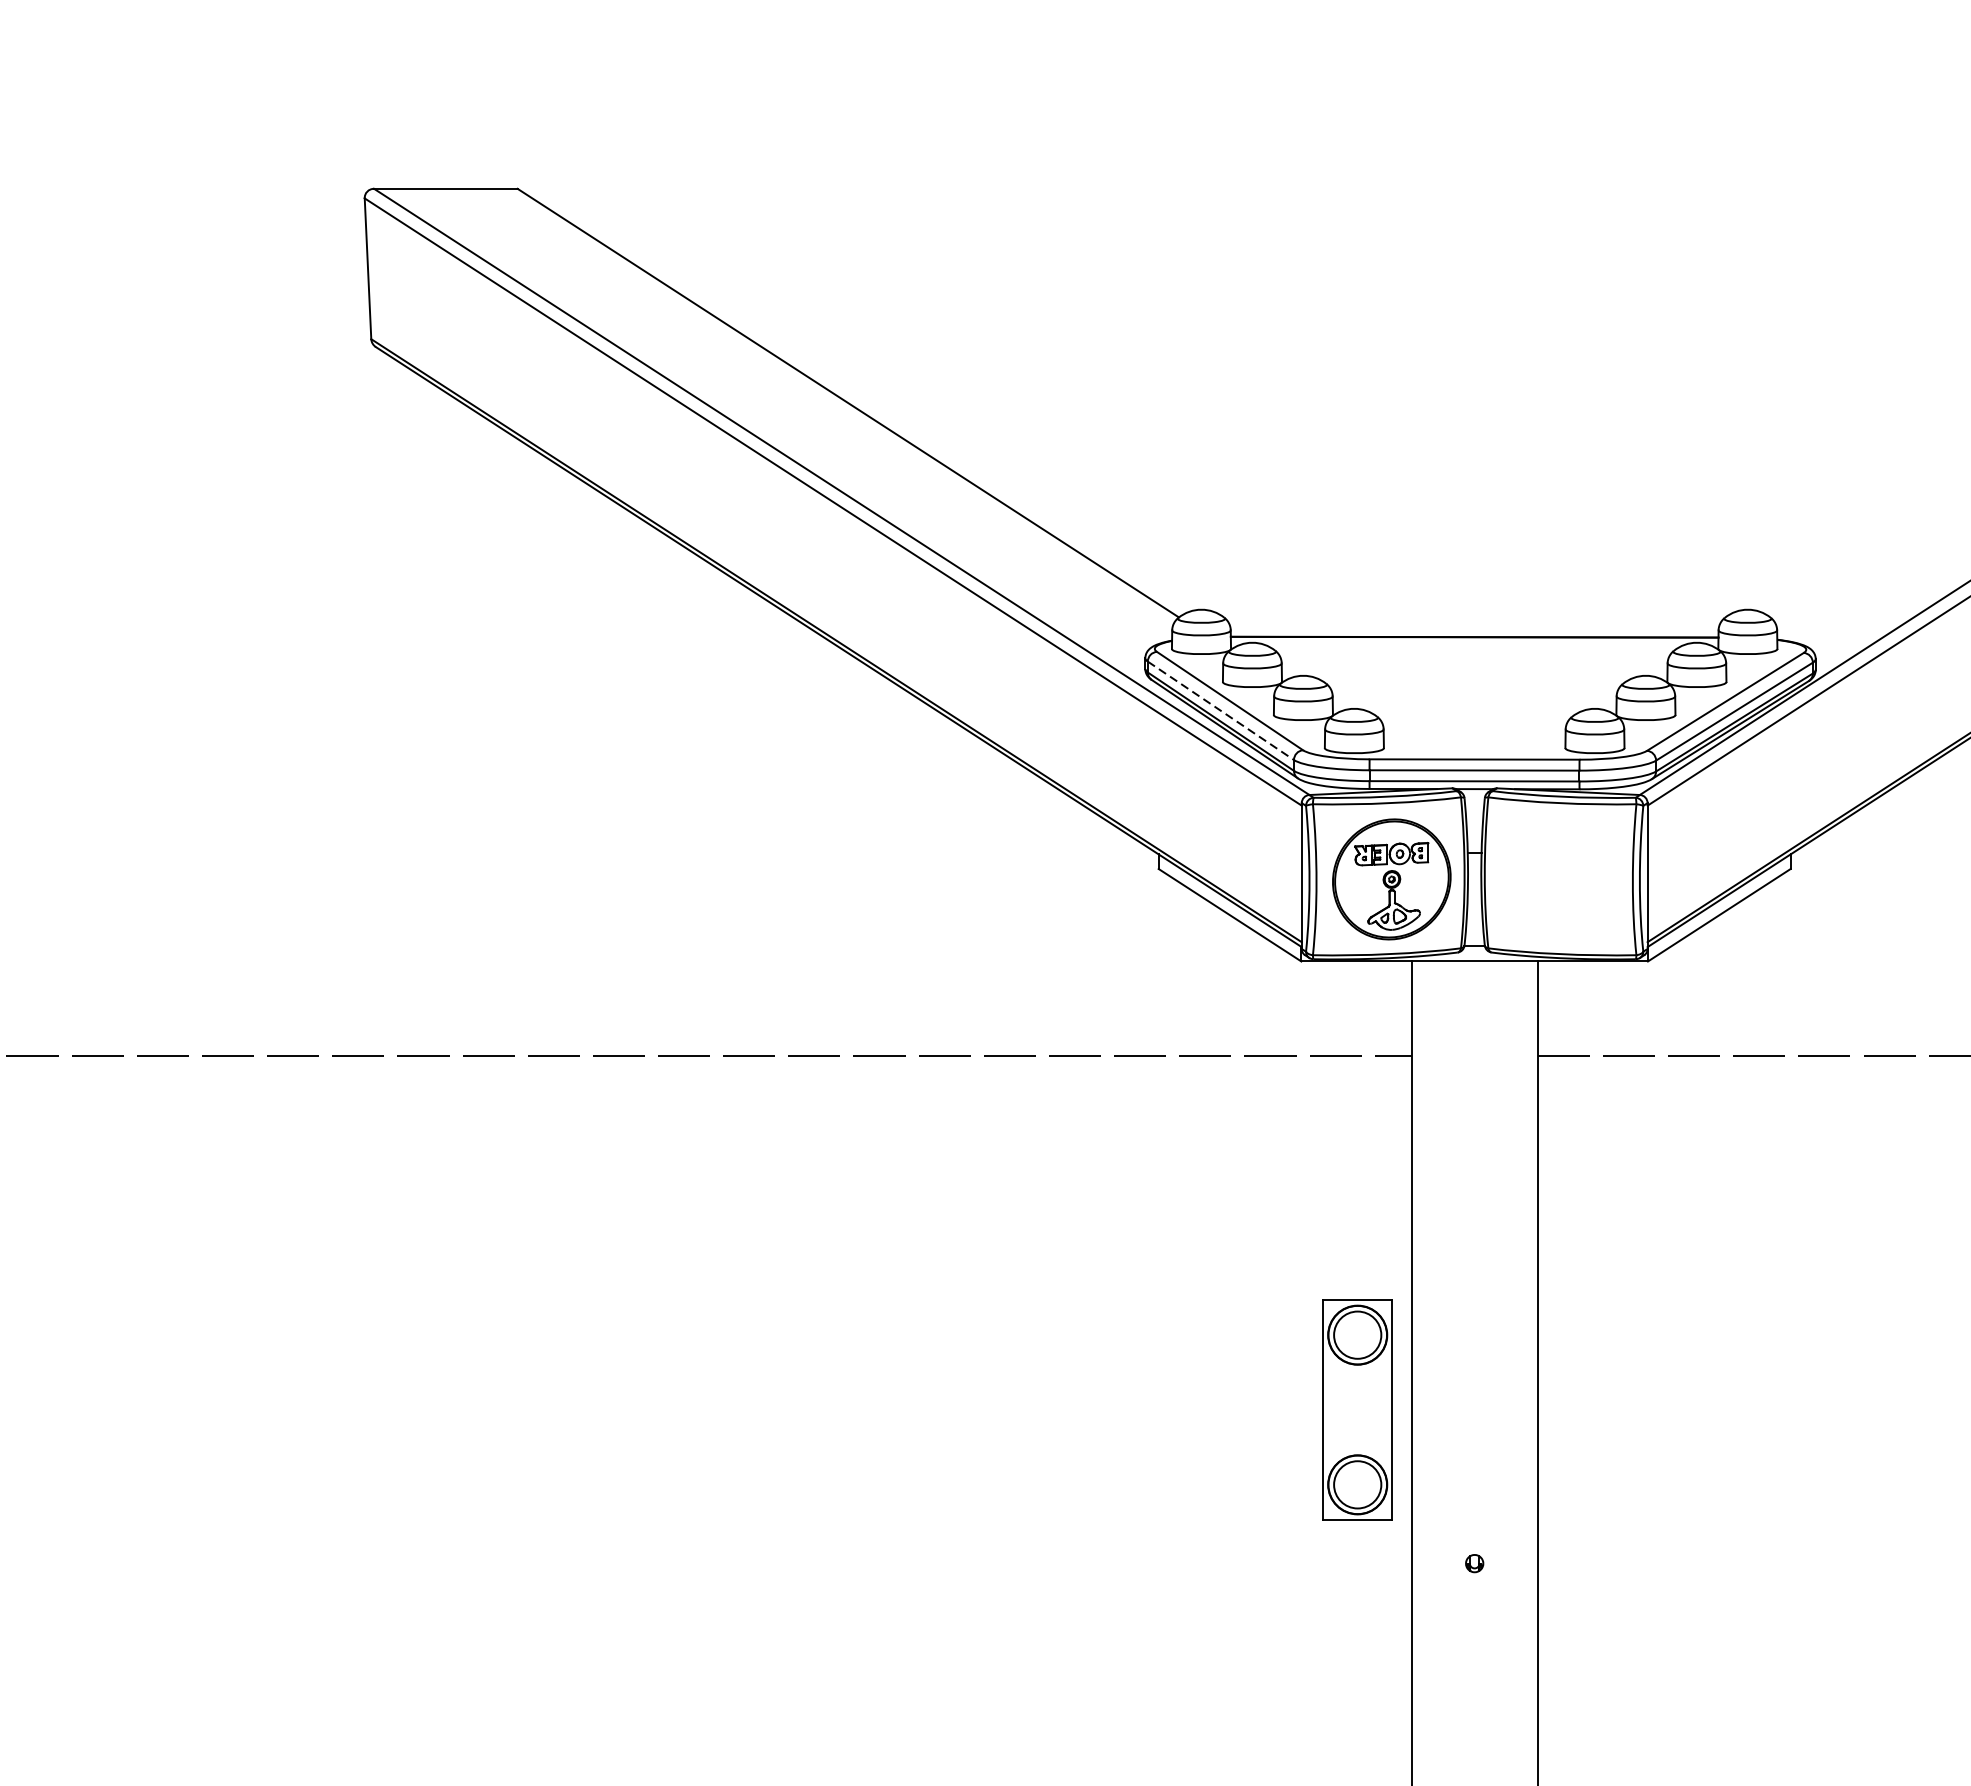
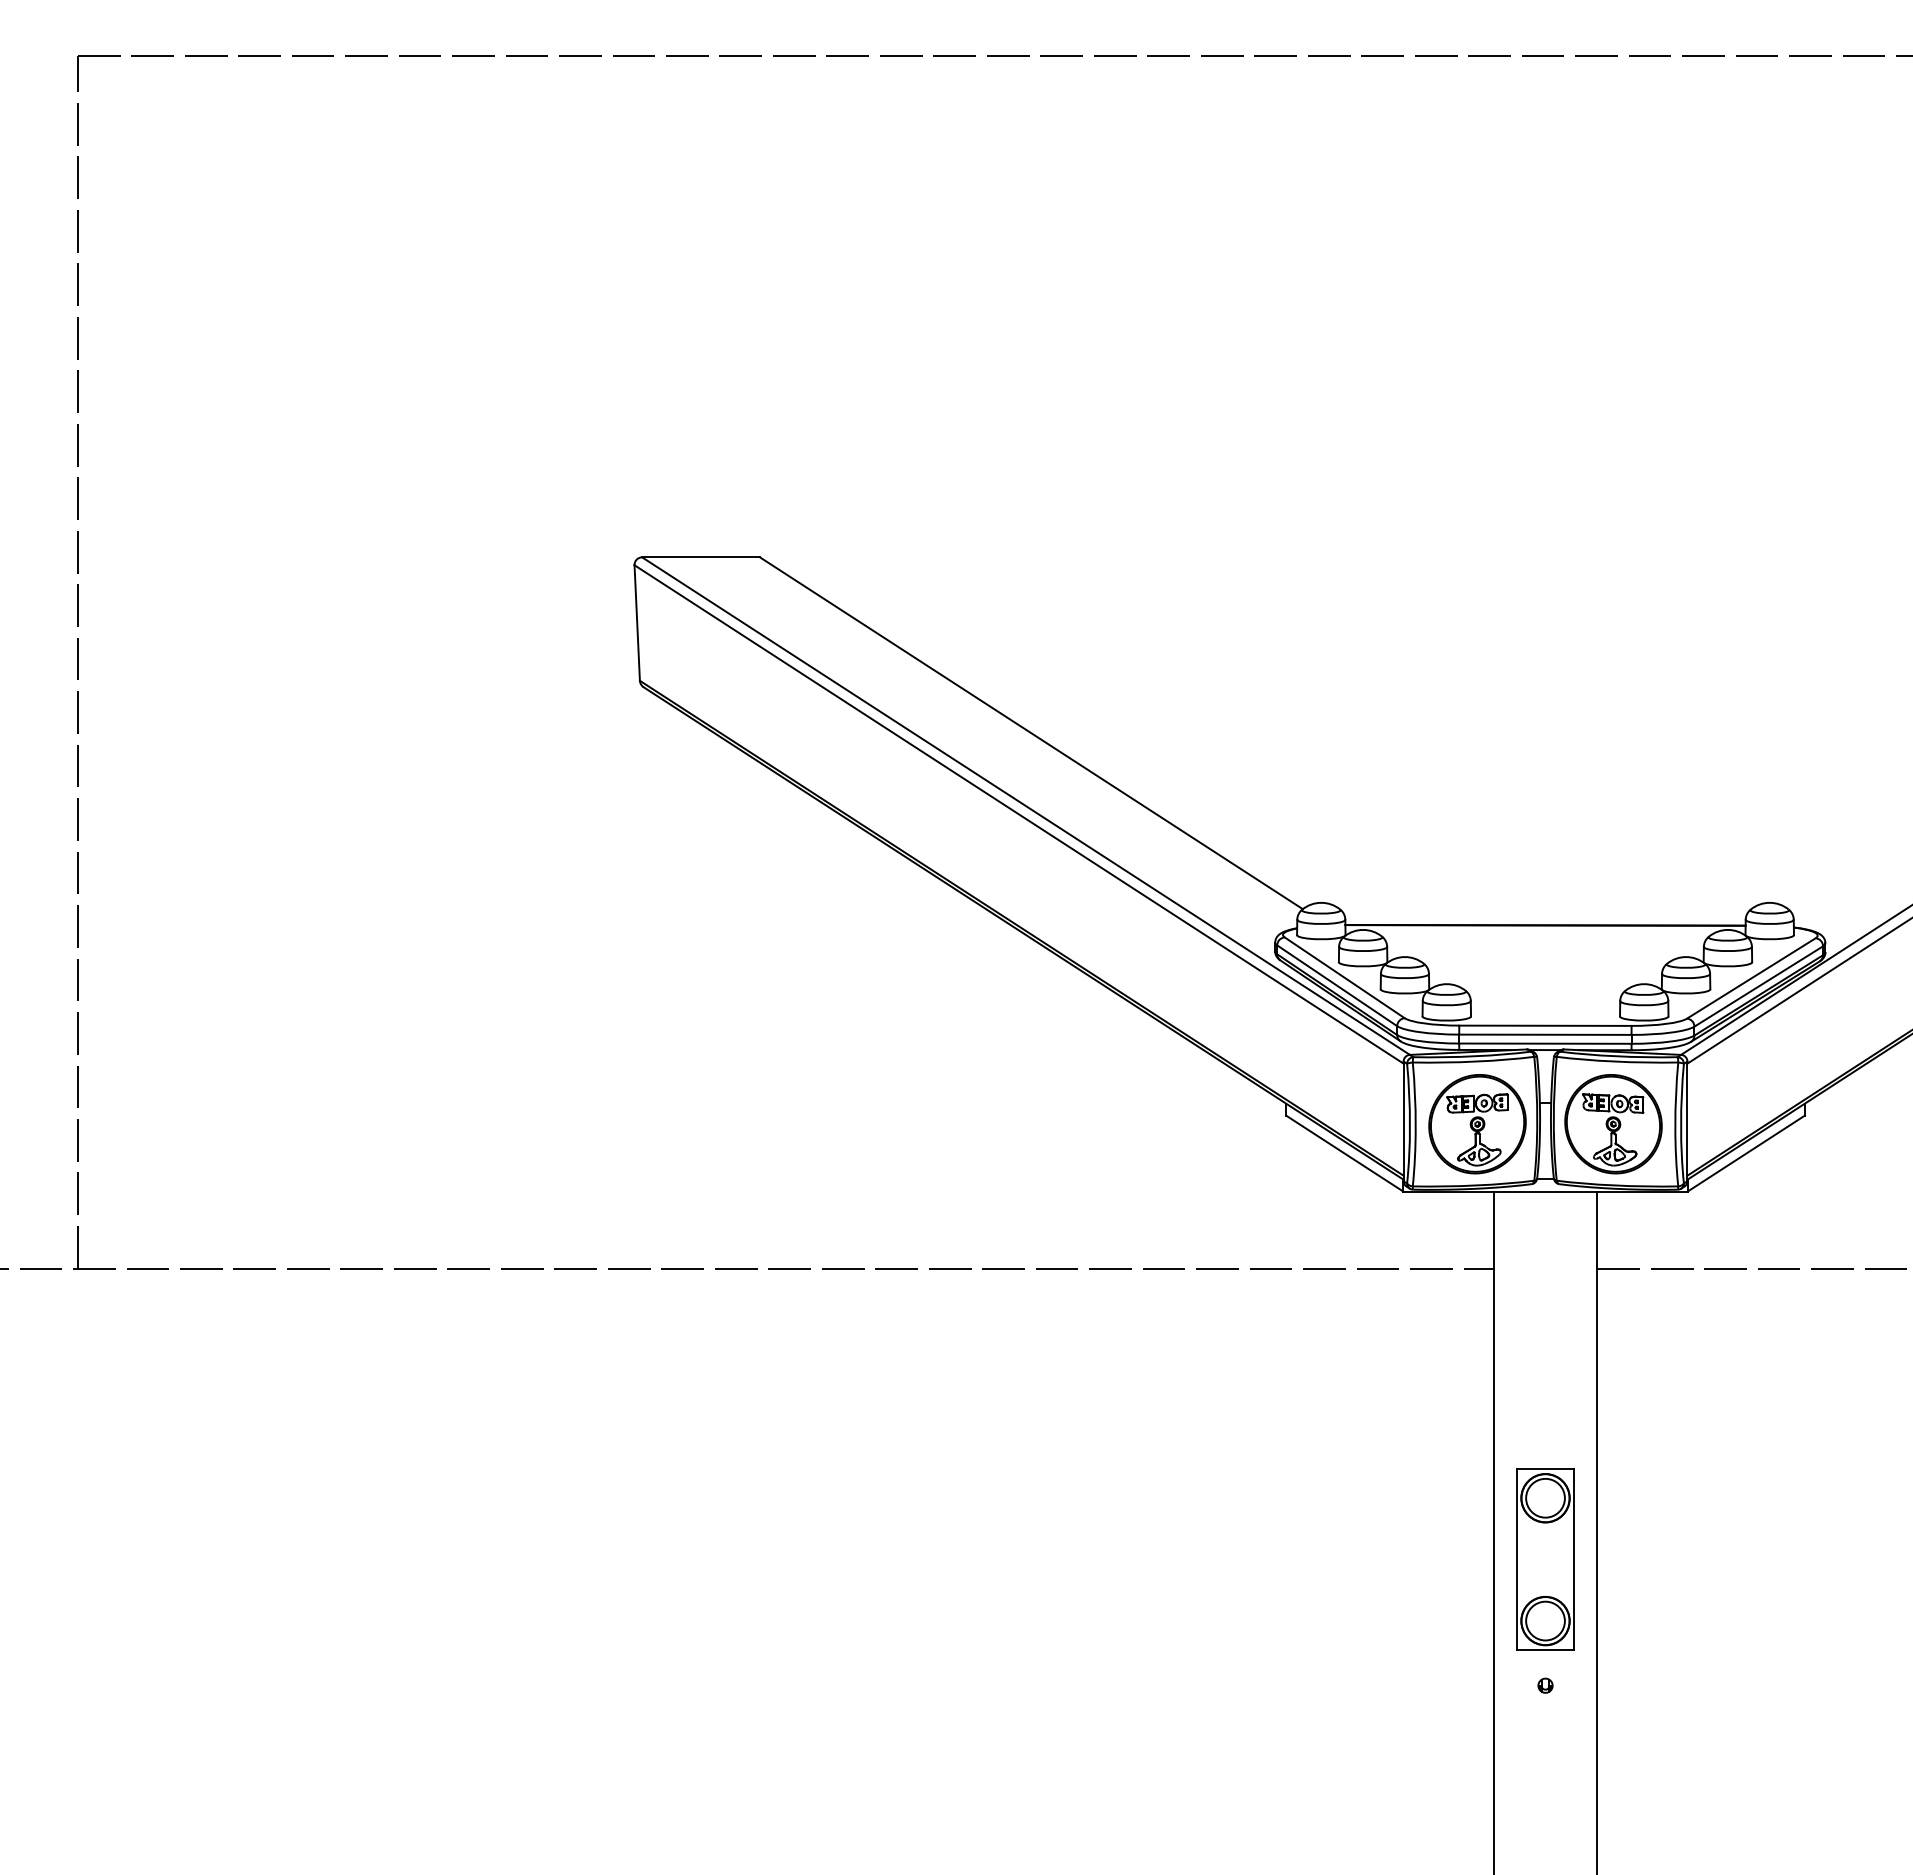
line: (1221, 711) -> (1337, 986), dashed -> solid
part: (1557, 879) -> (1613, 1124), added
part: (1357, 1409) -> (1545, 1559), moved

